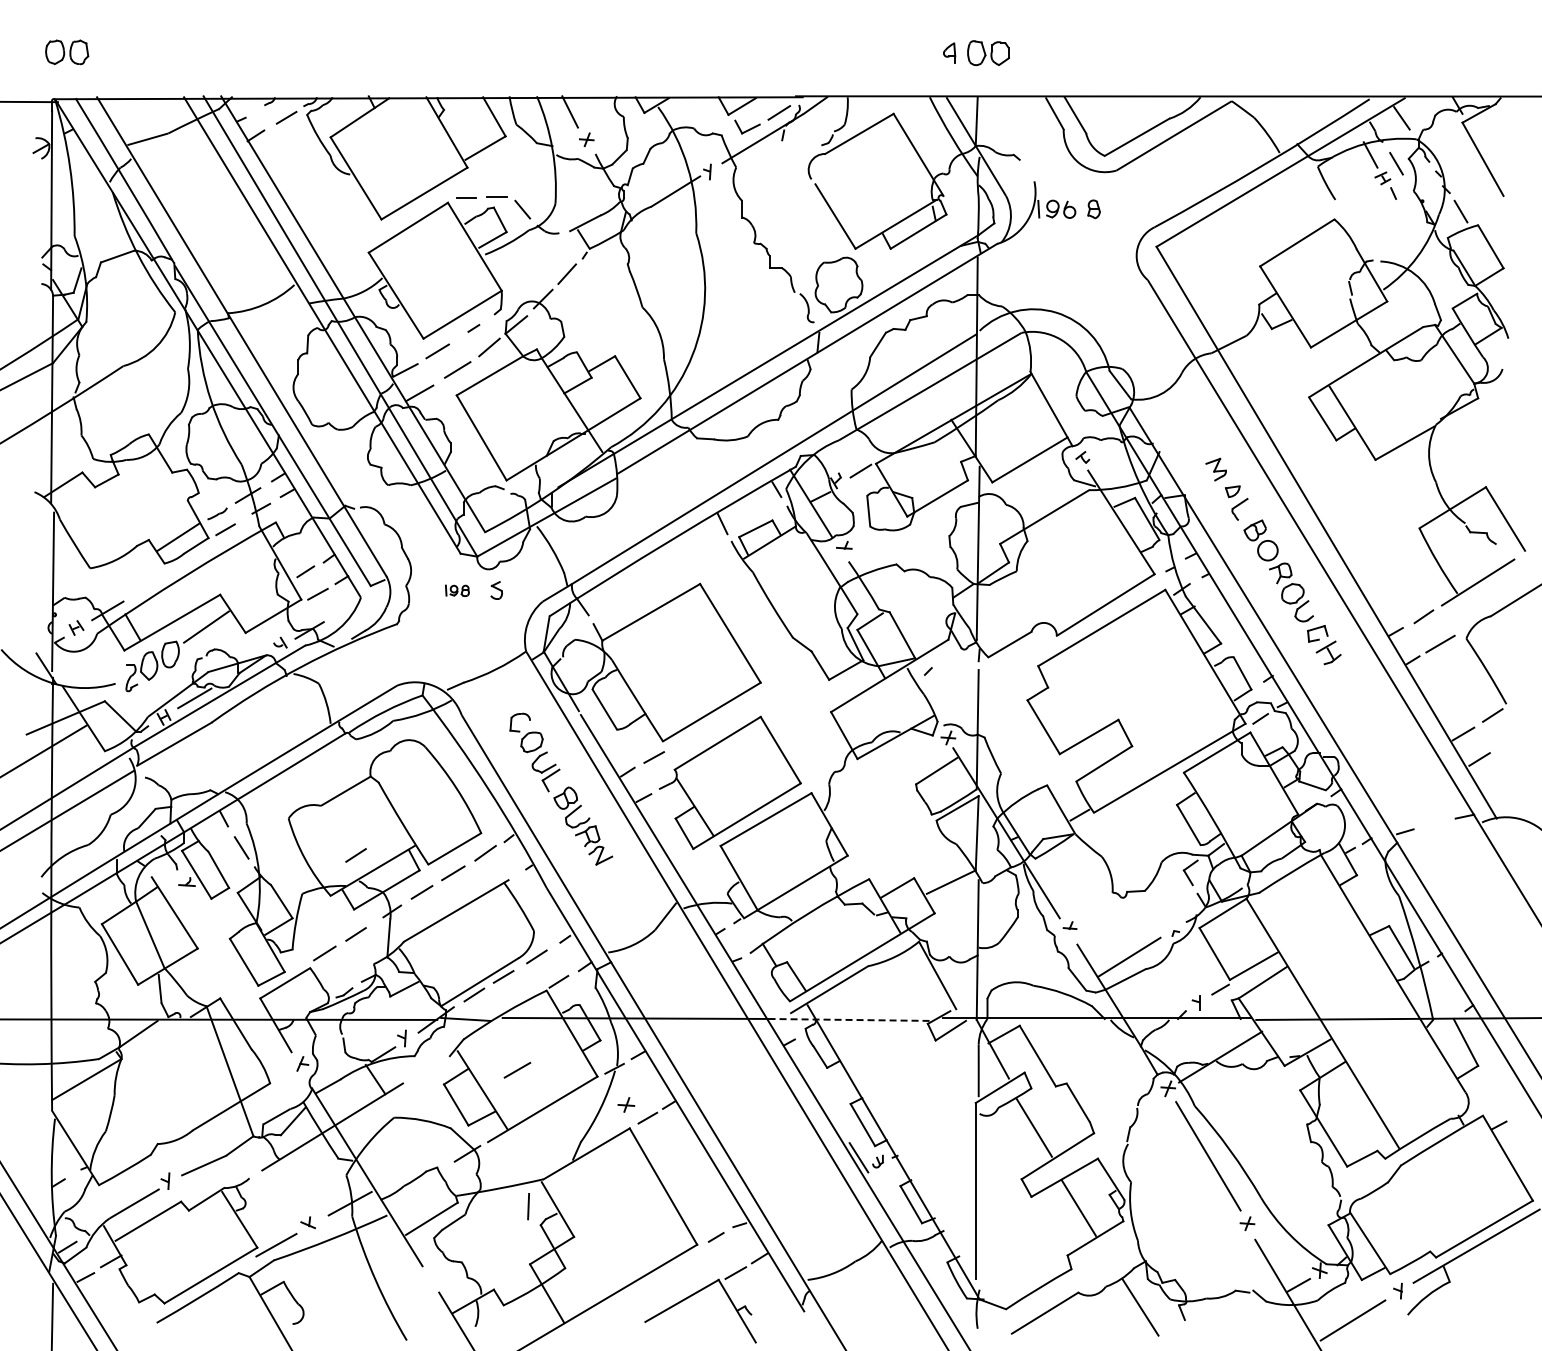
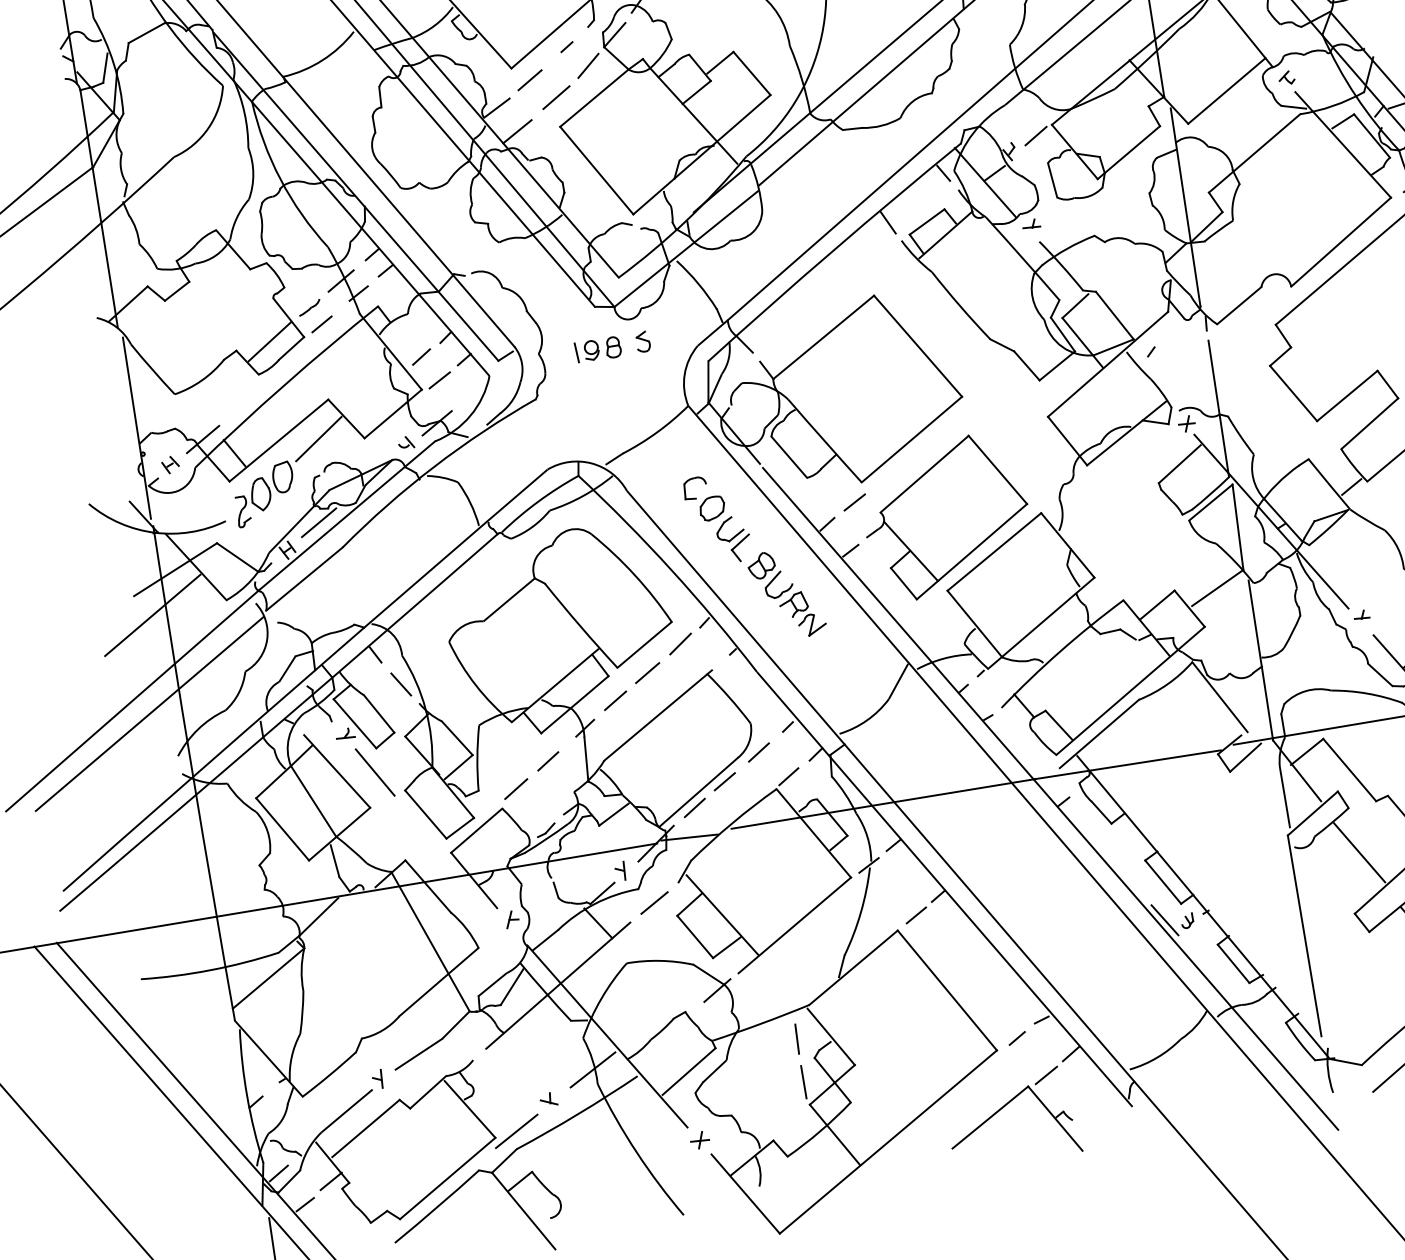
part: (457, 590) -> (598, 349), size x1.67
line: (355, 855) -> (532, 671), removed
line: (206, 918) -> (374, 771), added
line: (850, 1019) -> (1128, 764), dashed -> solid
line: (517, 1069) -> (654, 902), moved
part: (626, 1104) -> (700, 1139), moved
line: (528, 1244) -> (804, 1082), added

